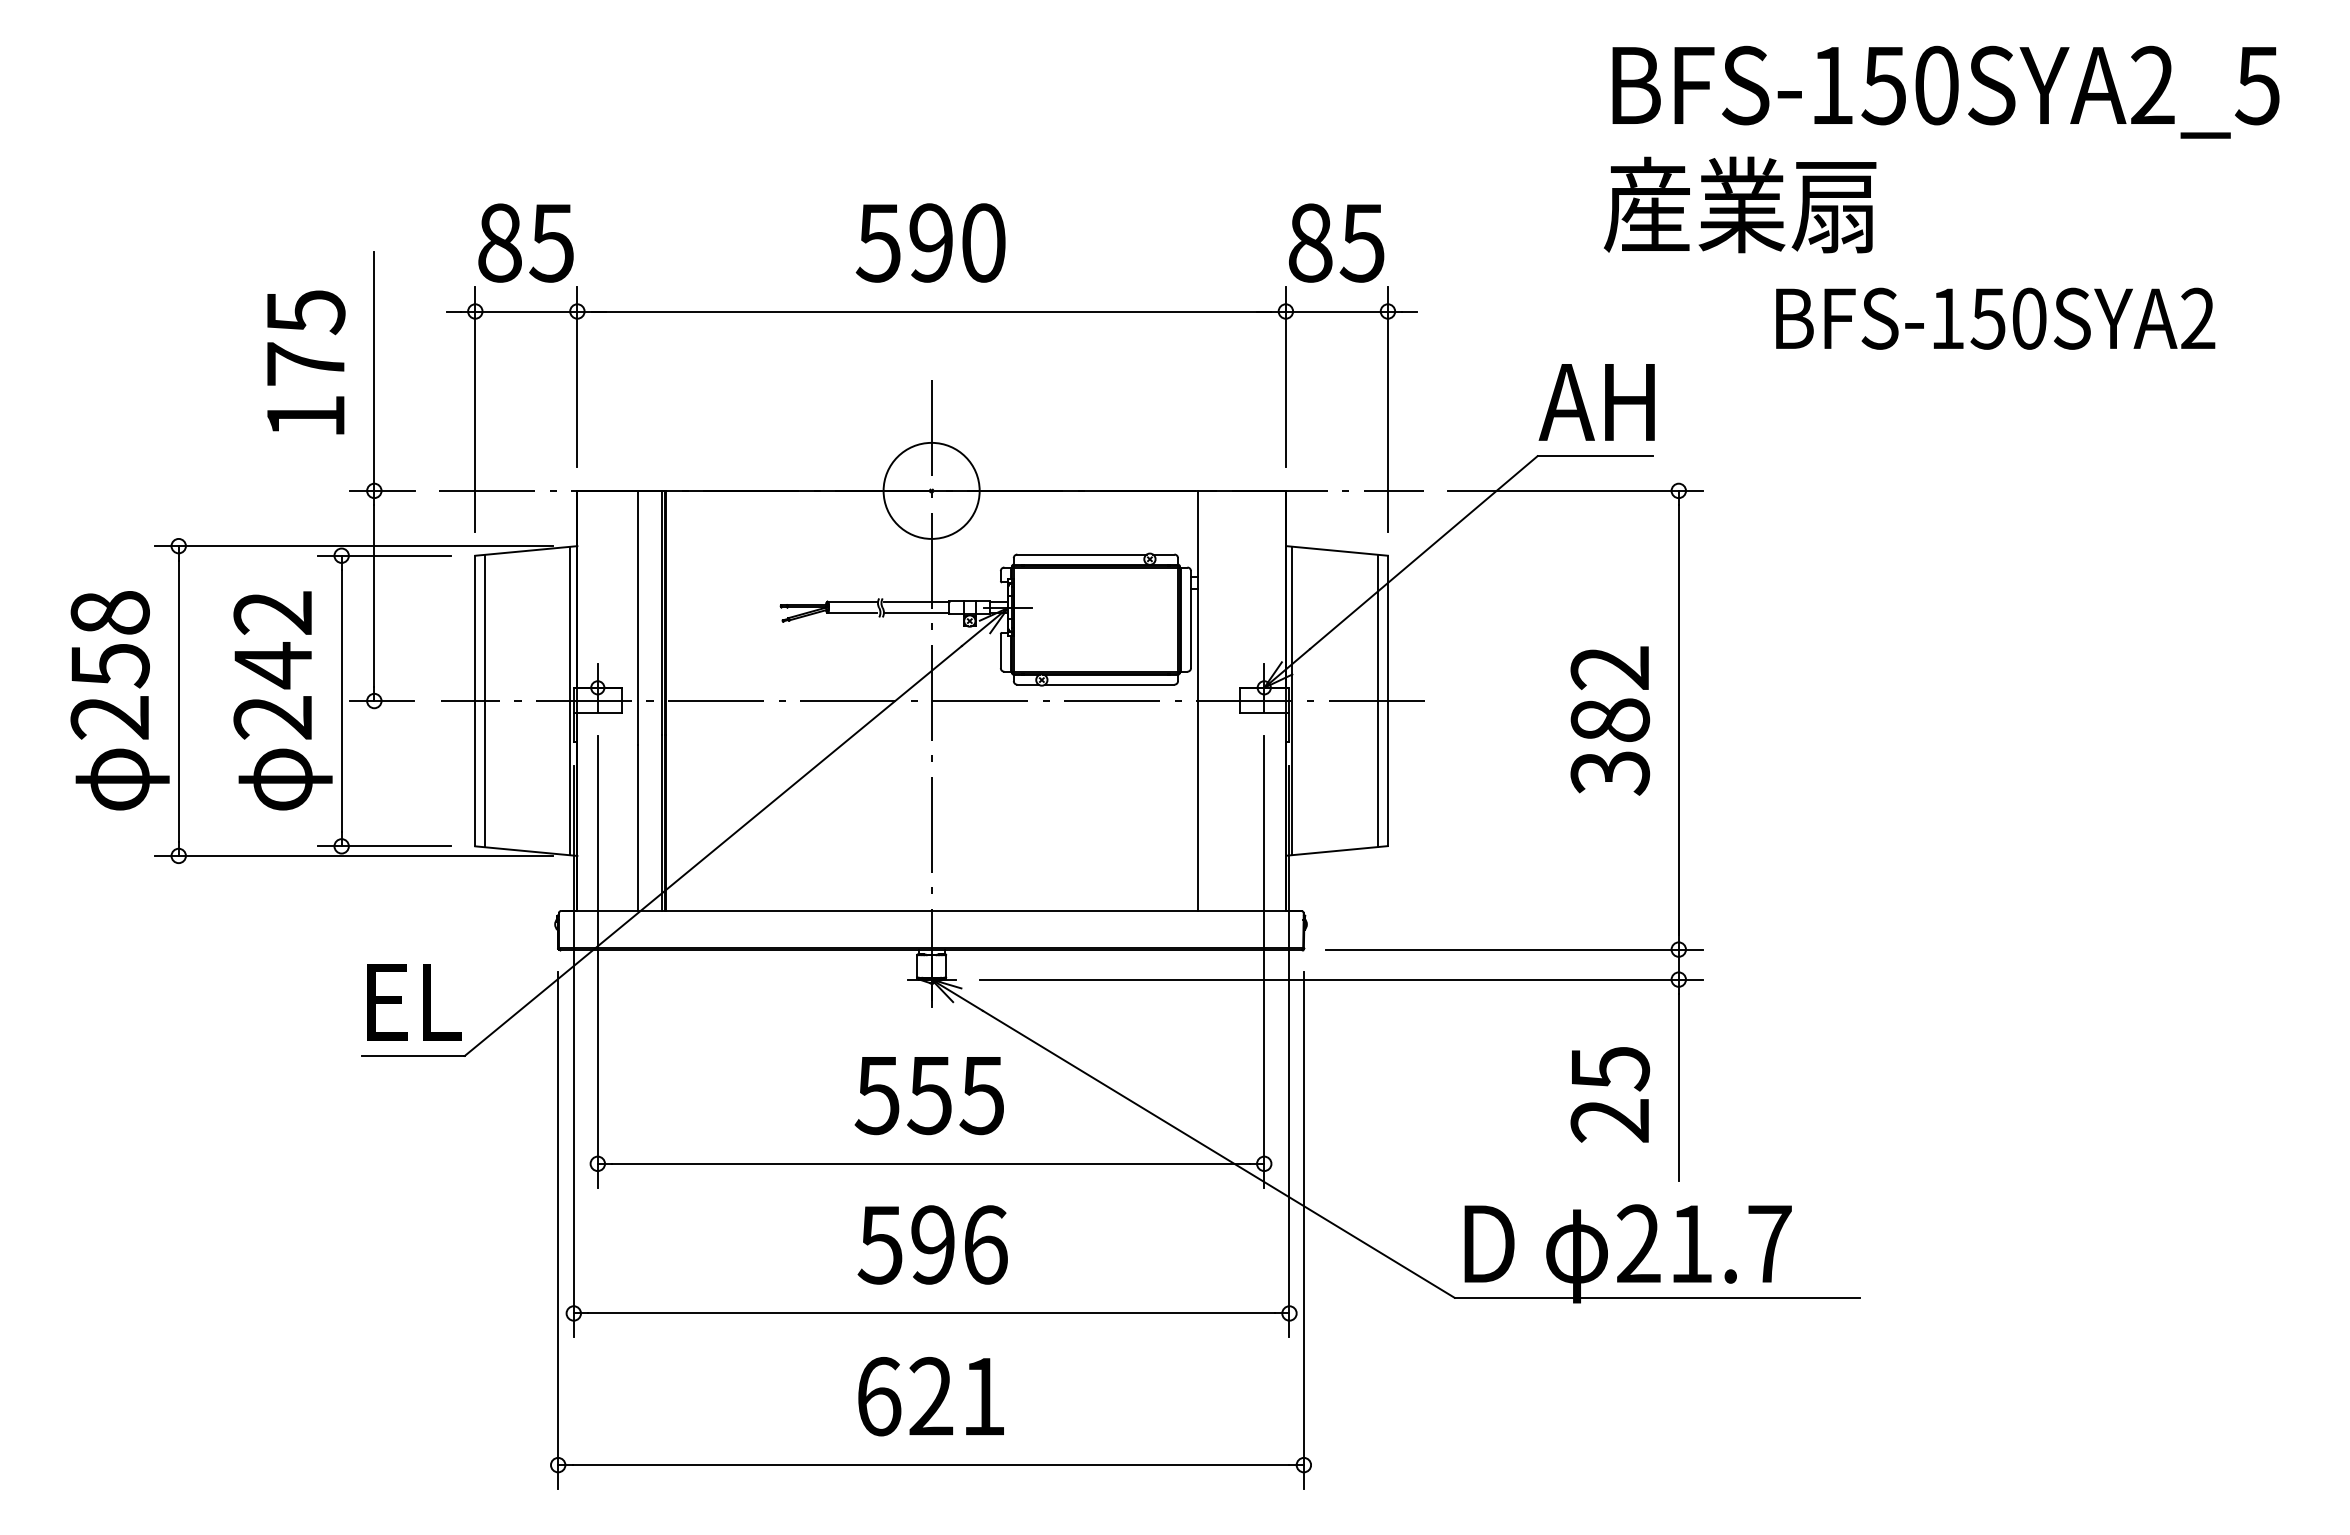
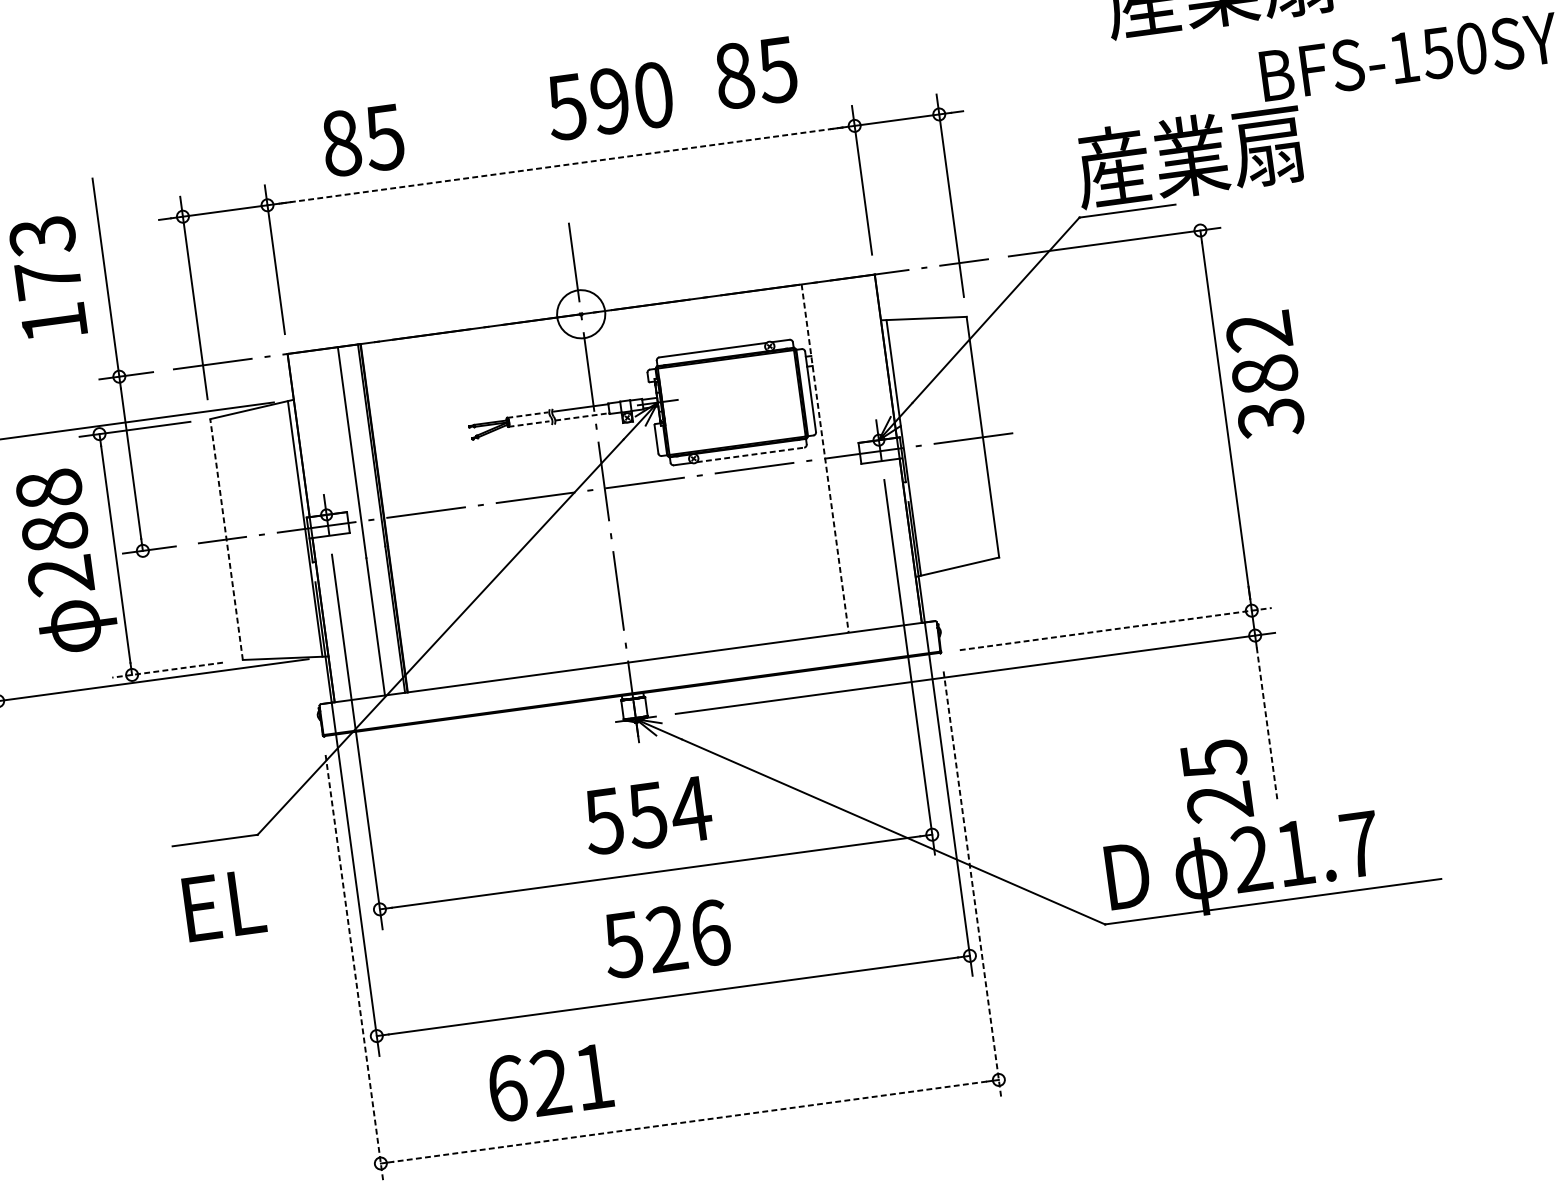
text: (525, 242) -> (362, 140), moved
text: (930, 242) -> (609, 100), moved
text: (1336, 242) -> (756, 72), moved
line: (931, 311) -> (560, 165), solid -> dashed
text: (305, 312) -> (42, 236), 175 -> 173
text: (1675, 400) -> (1187, 155), AH -> 産業扇
circle: (931, 490) -> (581, 313), size x0.6
line: (852, 601) -> (528, 414), solid -> dashed
line: (852, 612) -> (529, 423), solid -> dashed
line: (916, 612) -> (582, 416), solid -> dashed
text: (272, 640) -> (51, 512), 242 -> 288
line: (1109, 684) -> (750, 454), solid -> dashed
line: (475, 700) -> (226, 539), solid -> dashed
line: (484, 700) -> (234, 538), removed
line: (1378, 700) -> (975, 437), removed
line: (1197, 701) -> (825, 459), solid -> dashed
text: (1610, 720) -> (1265, 375), moved
line: (384, 846) -> (167, 670), solid -> dashed
line: (1515, 949) -> (1116, 628), solid -> dashed
text: (414, 1002) -> (224, 905), moved
line: (1678, 1087) -> (1267, 725), solid -> dashed
text: (1610, 1094) -> (1217, 780), moved
text: (981, 1096) -> (690, 810), 555 -> 554
line: (558, 1231) -> (354, 969), solid -> dashed
line: (1303, 1231) -> (972, 886), solid -> dashed
text: (932, 1244) -> (666, 938), 596 -> 526
text: (930, 1396) -> (549, 1082), moved
line: (930, 1465) -> (689, 1122), solid -> dashed

